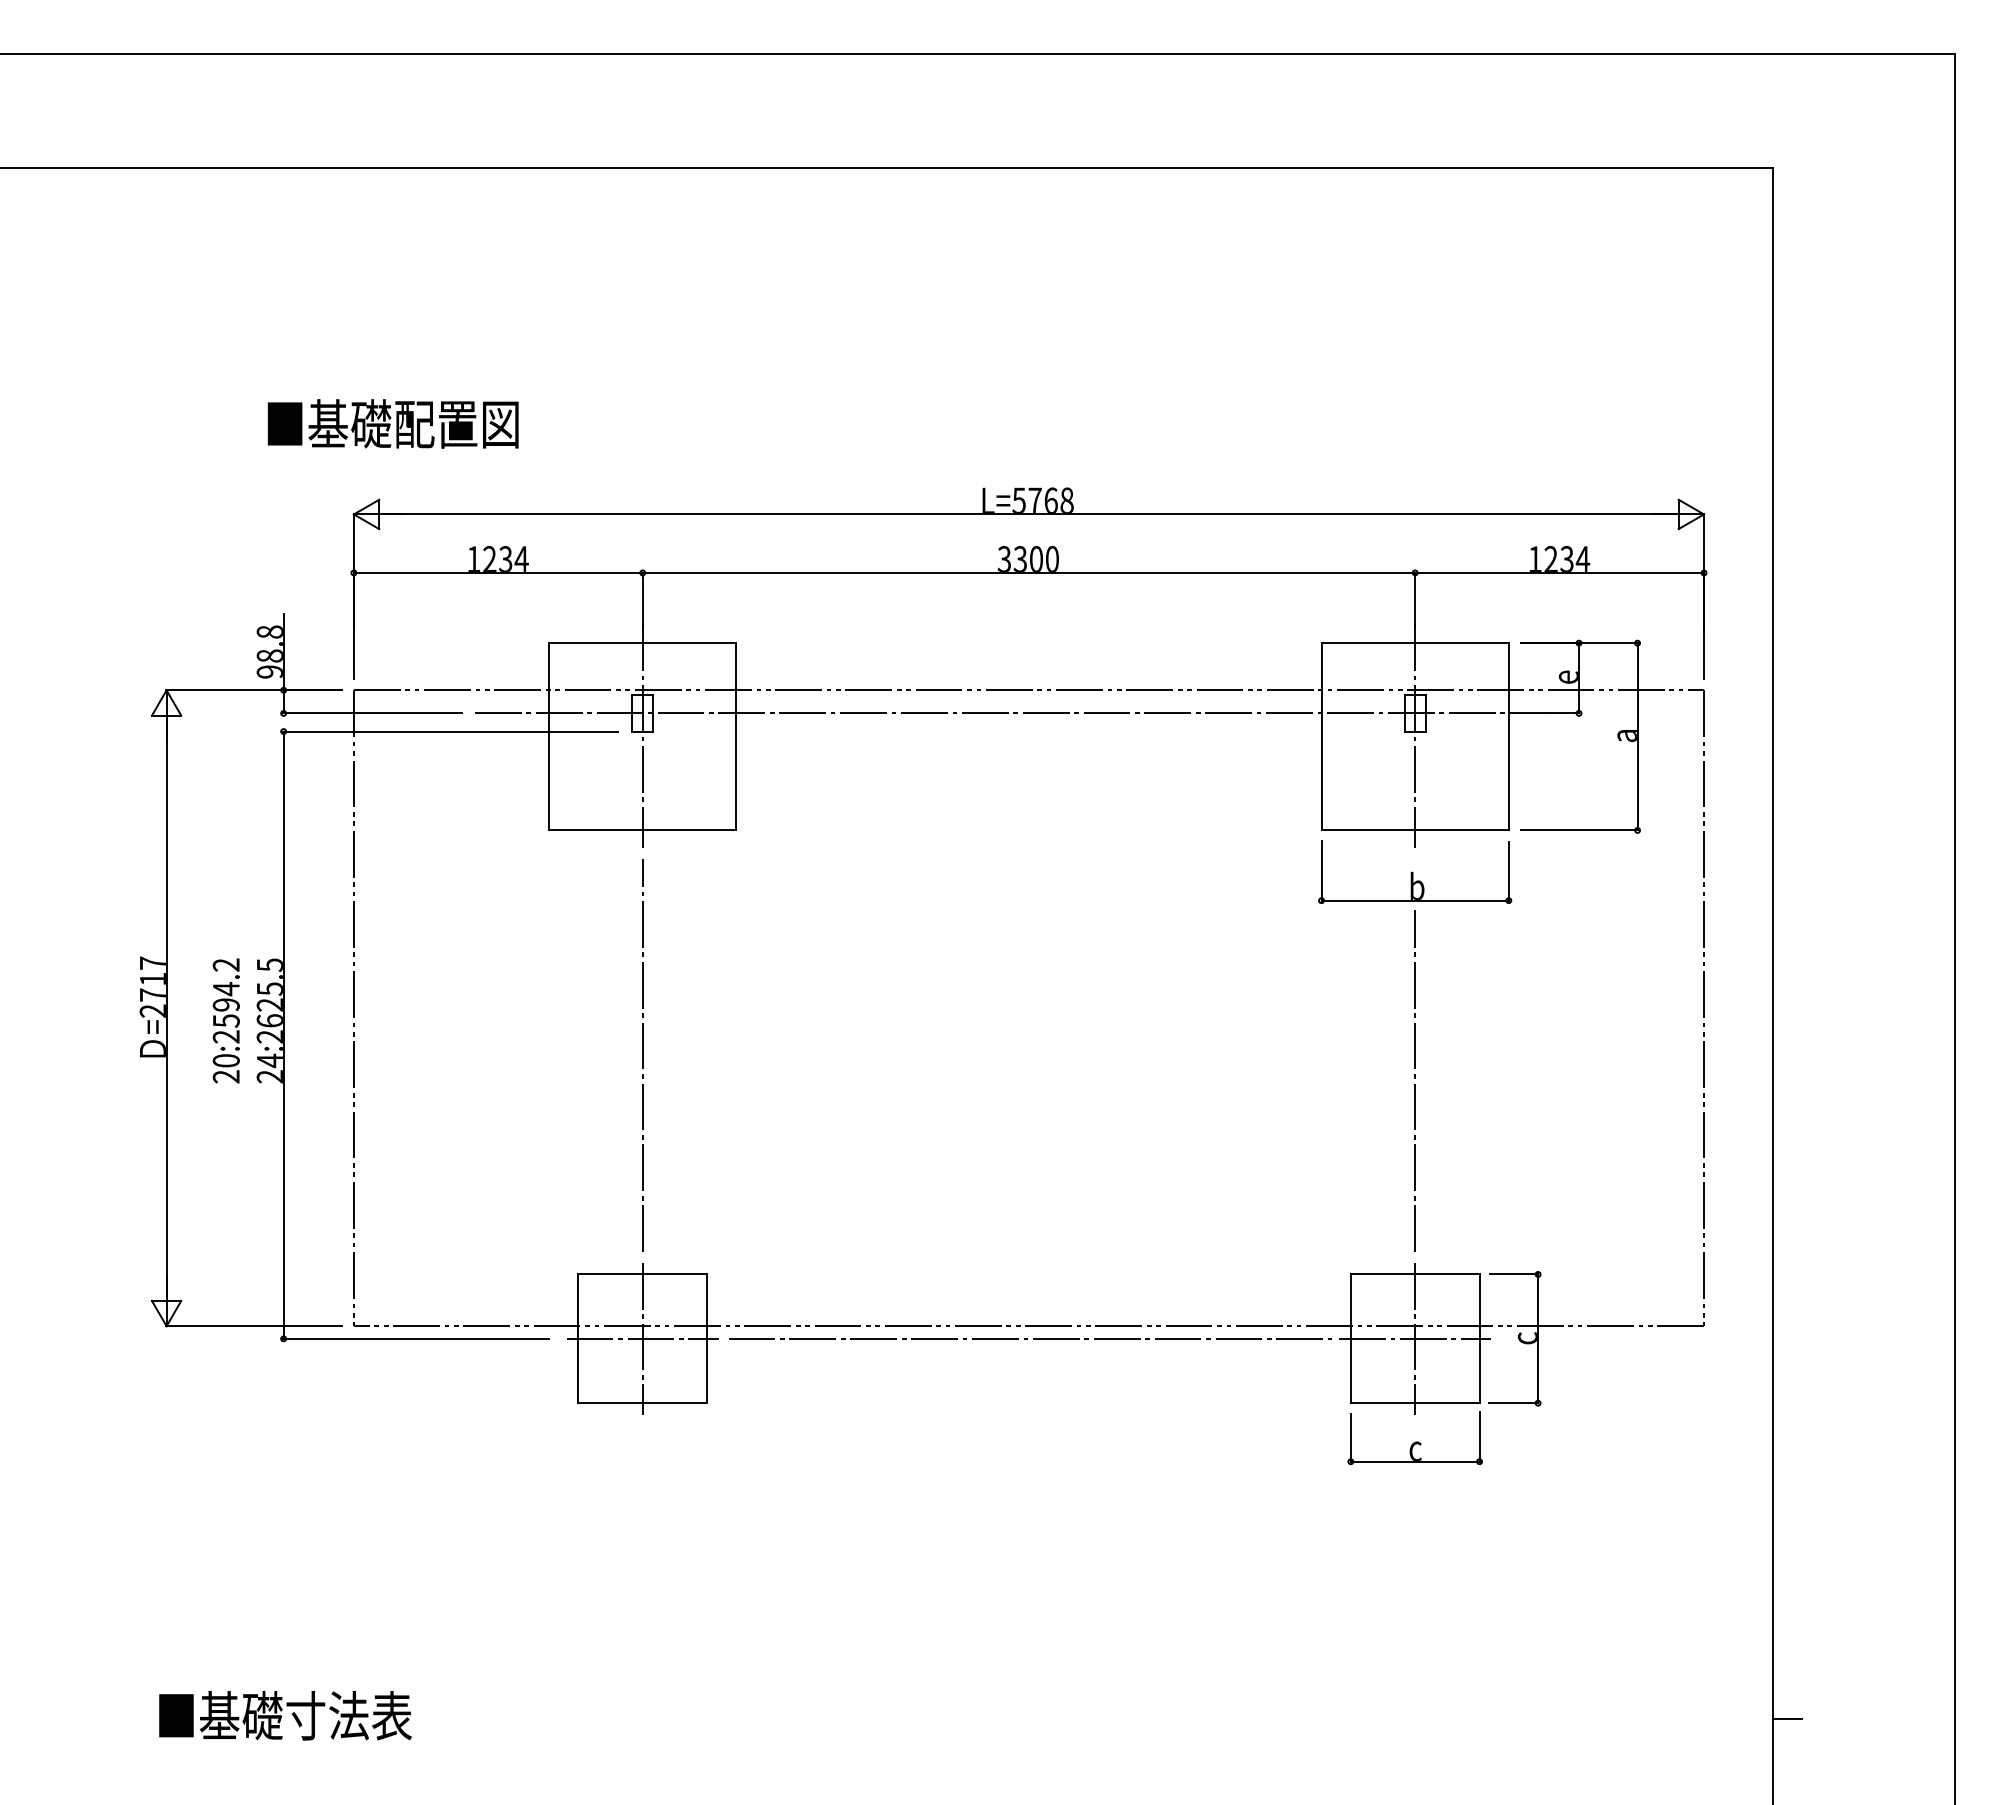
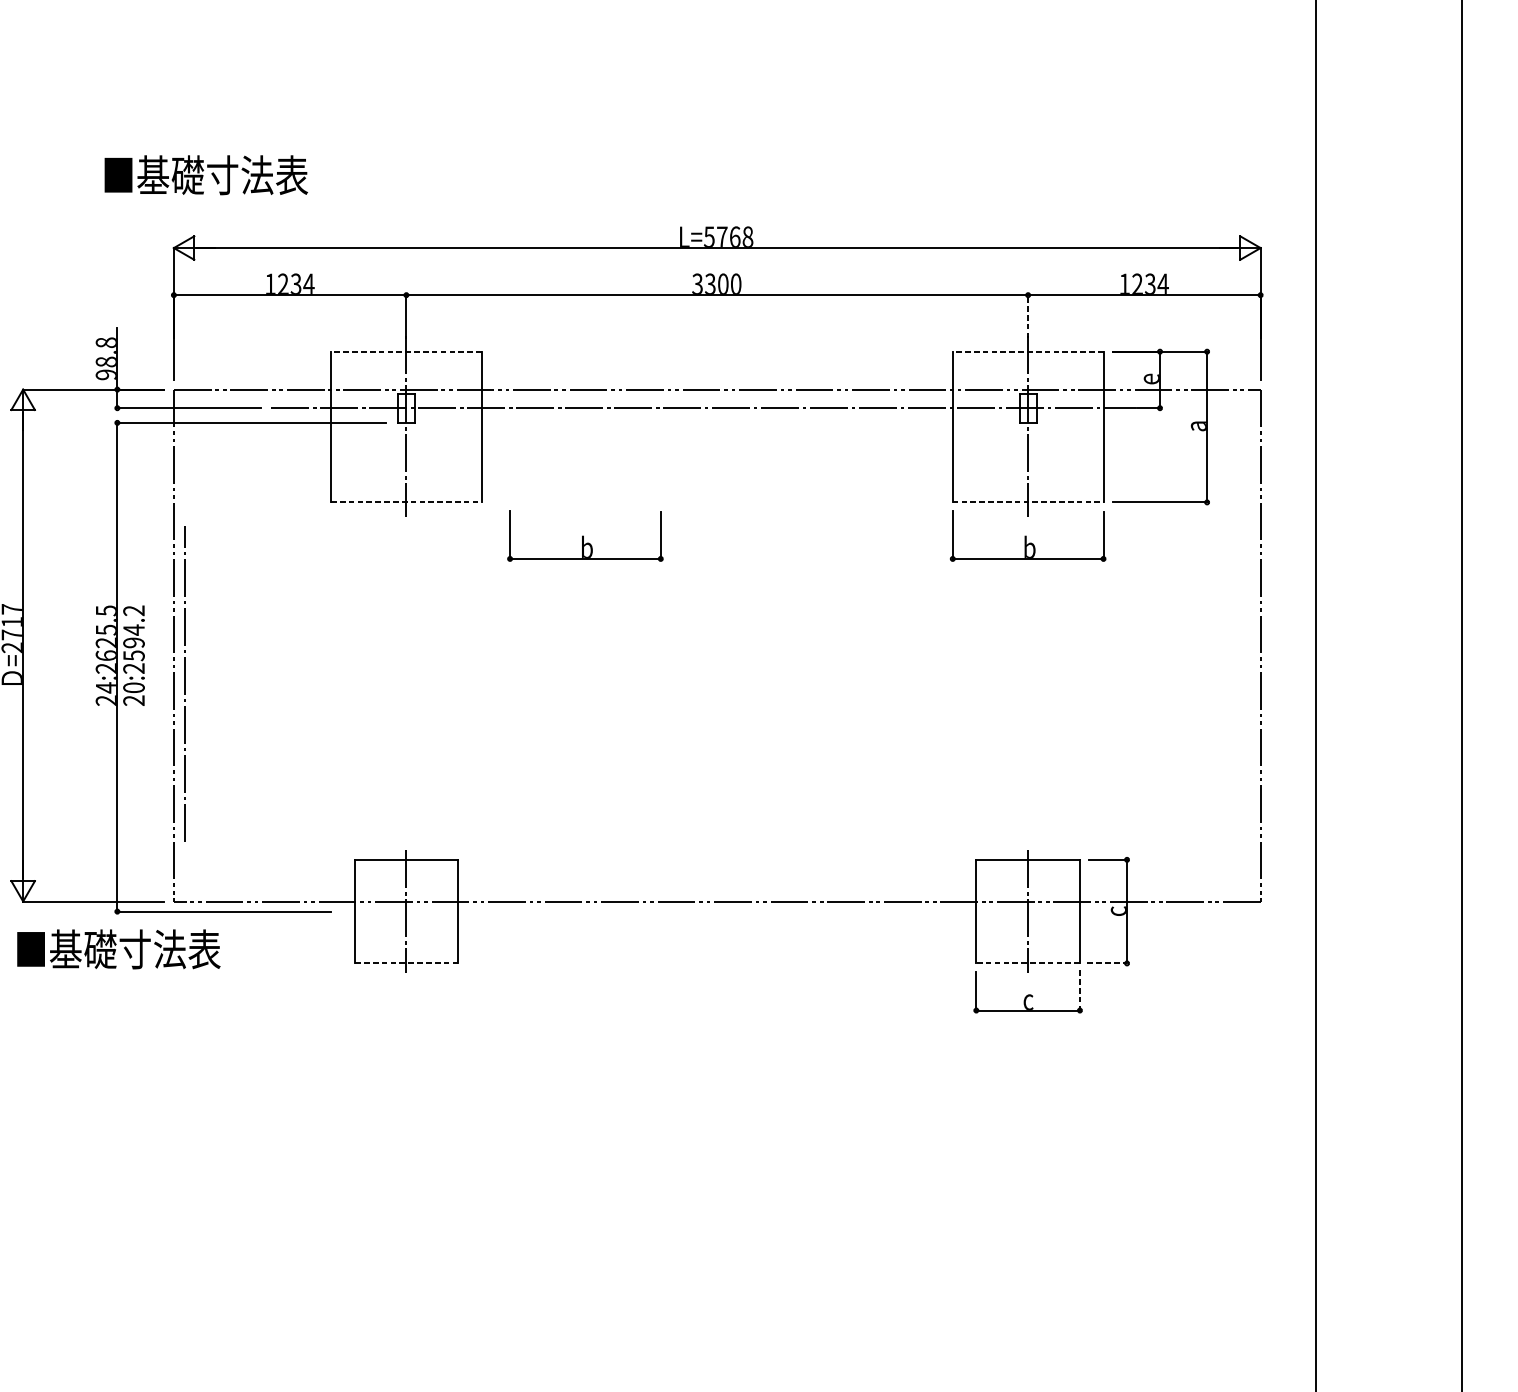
text: (457, 423) -> (257, 174), ■基礎配置図 -> ■基礎寸法表
line: (1415, 599) -> (1028, 316), solid -> dashed
line: (642, 643) -> (406, 351), solid -> dashed
line: (1415, 643) -> (1028, 351), solid -> dashed
line: (642, 830) -> (406, 502), solid -> dashed
line: (1415, 830) -> (1028, 502), solid -> dashed
part: (865, 871) -> (585, 535), added
text: (225, 1020) -> (133, 655), moved
line: (642, 1055) -> (184, 683), moved
line: (1415, 1080) -> (1028, 703), removed
line: (642, 1338) -> (406, 911), removed
line: (1029, 1338) -> (717, 911), removed
line: (1415, 1338) -> (1028, 911), removed
line: (642, 1403) -> (406, 963), solid -> dashed
line: (1414, 1403) -> (1027, 963), solid -> dashed
line: (1513, 1403) -> (1107, 963), solid -> dashed
line: (1479, 1437) -> (1079, 991), solid -> dashed
text: (285, 1715) -> (118, 949), moved
line: (1787, 1718) -> (1327, 1217), removed

